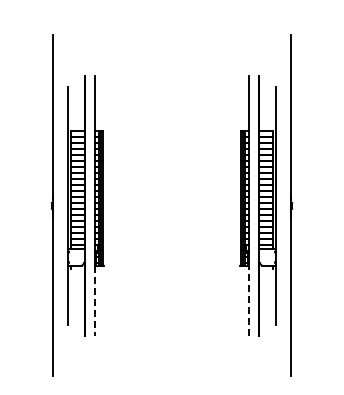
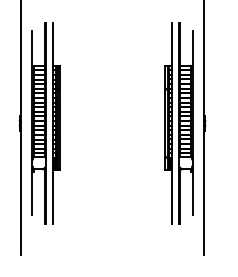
line: (95, 300) -> (53, 196), dashed -> solid
line: (248, 300) -> (171, 196), dashed -> solid

